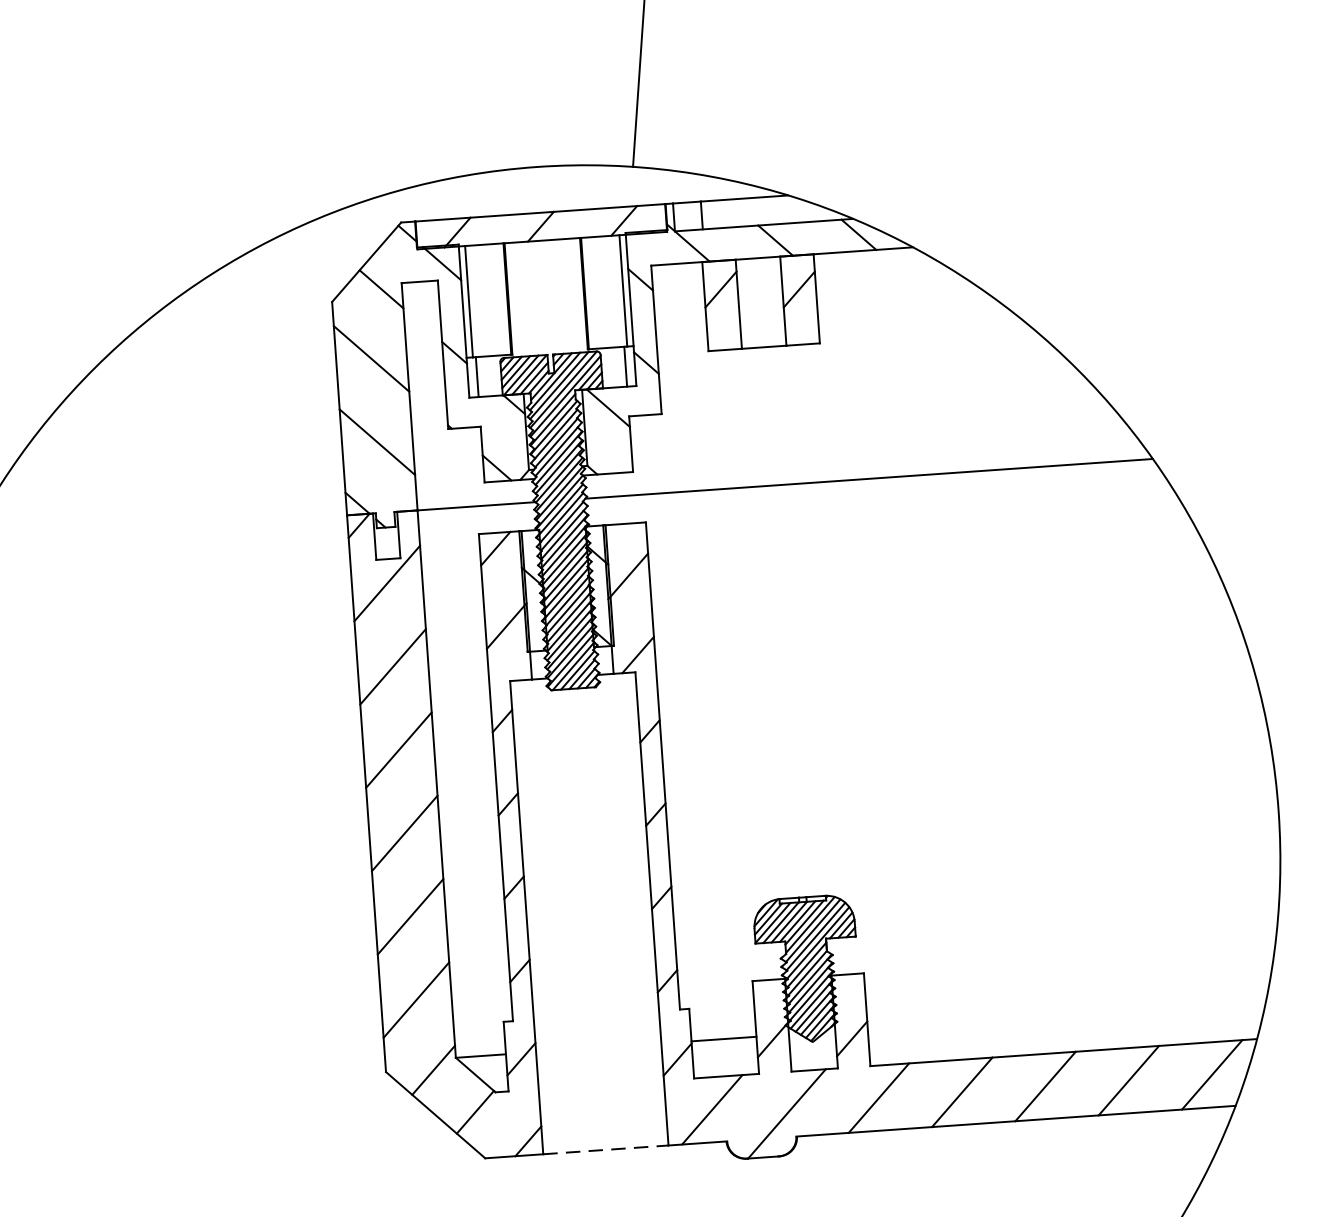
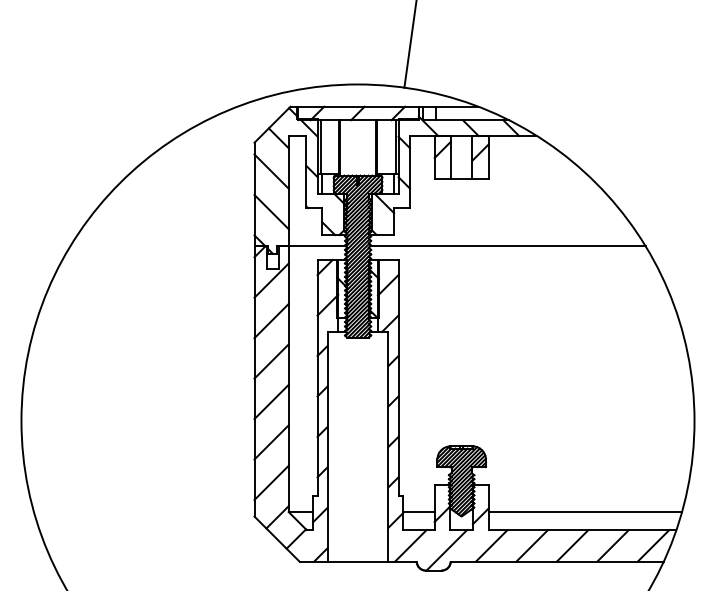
line: (1065, 1016) -> (584, 512), added
line: (606, 1149) -> (358, 561), dashed -> solid

